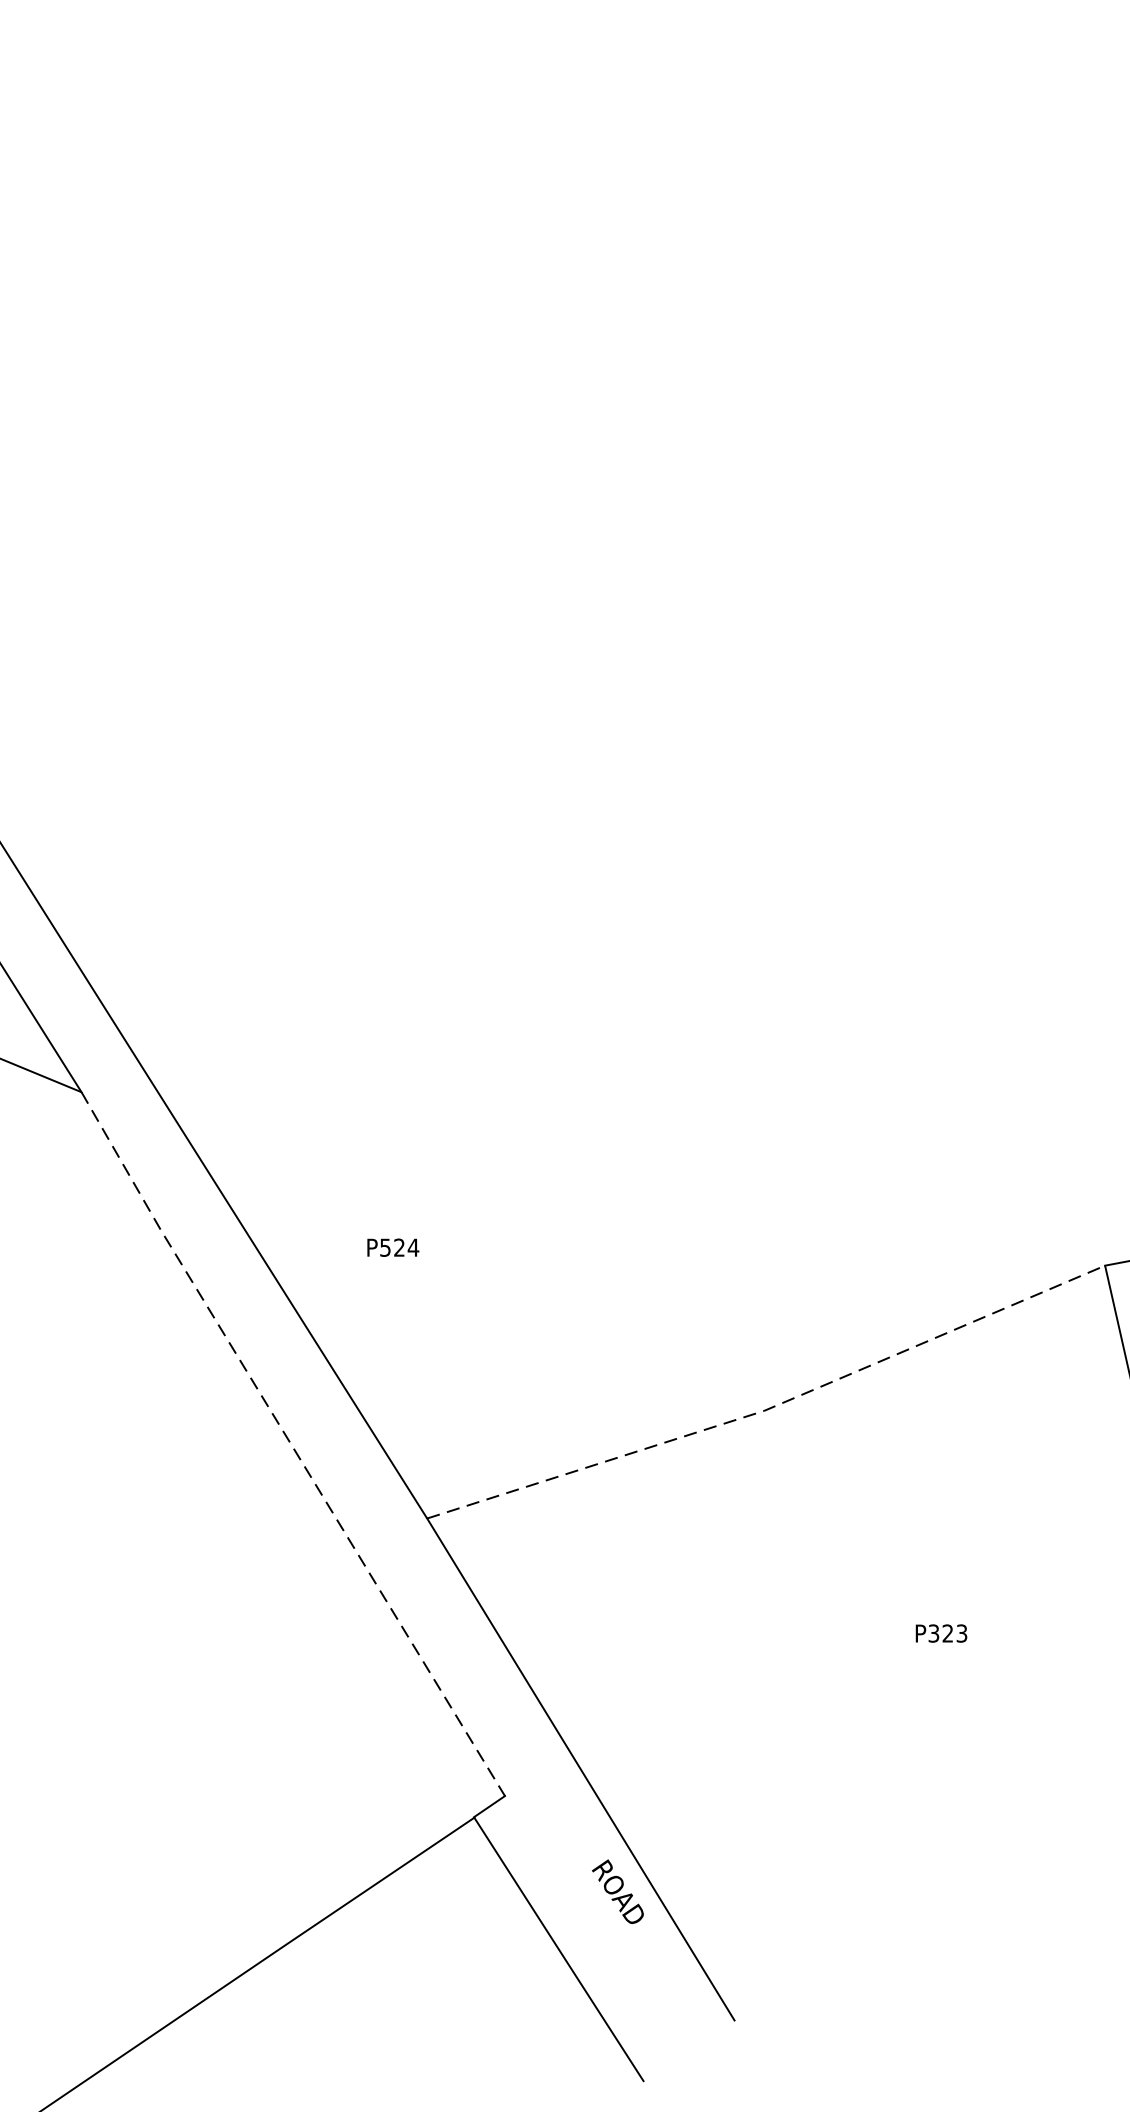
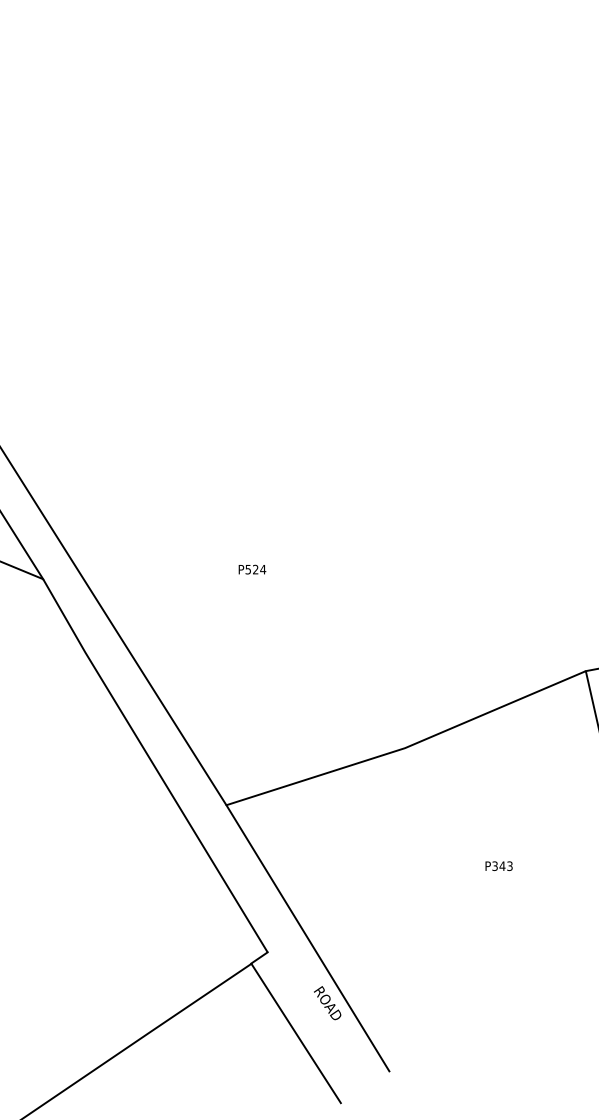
text: (393, 1247) -> (252, 569), moved
line: (770, 1407) -> (408, 746), dashed -> solid
line: (291, 1445) -> (154, 766), dashed -> solid
text: (947, 1632) -> (502, 865), P323 -> P343

